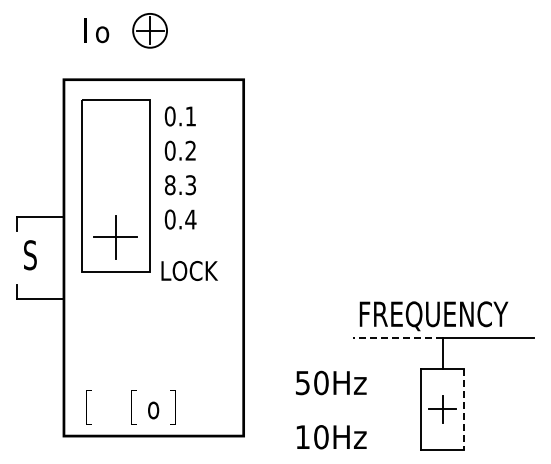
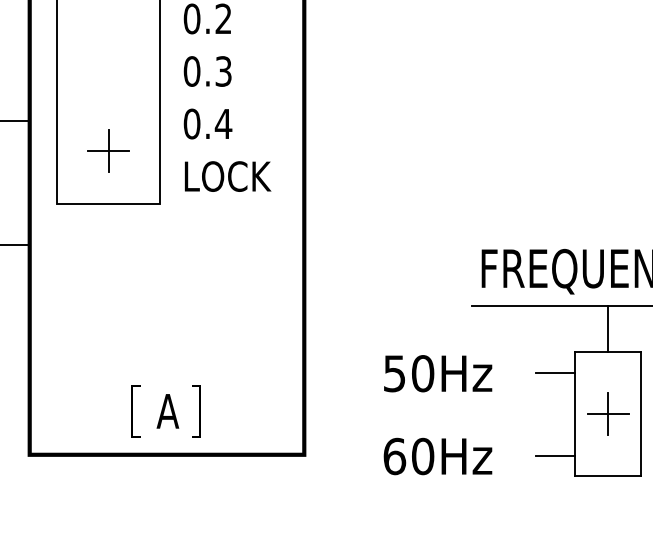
text: (169, 184) -> (190, 70), 8.3 -> 0.3
part: (115, 237) -> (108, 151), size x0.62
text: (189, 270) -> (227, 175), moved
line: (398, 338) -> (540, 305), dashed -> solid
line: (407, 382) -> (554, 372), added
line: (86, 407) -> (64, 411), removed
text: (154, 407) -> (168, 411), o -> A
line: (464, 409) -> (641, 414), dashed -> solid
line: (407, 436) -> (554, 455), added
text: (302, 437) -> (394, 456), 10Hz -> 60Hz

